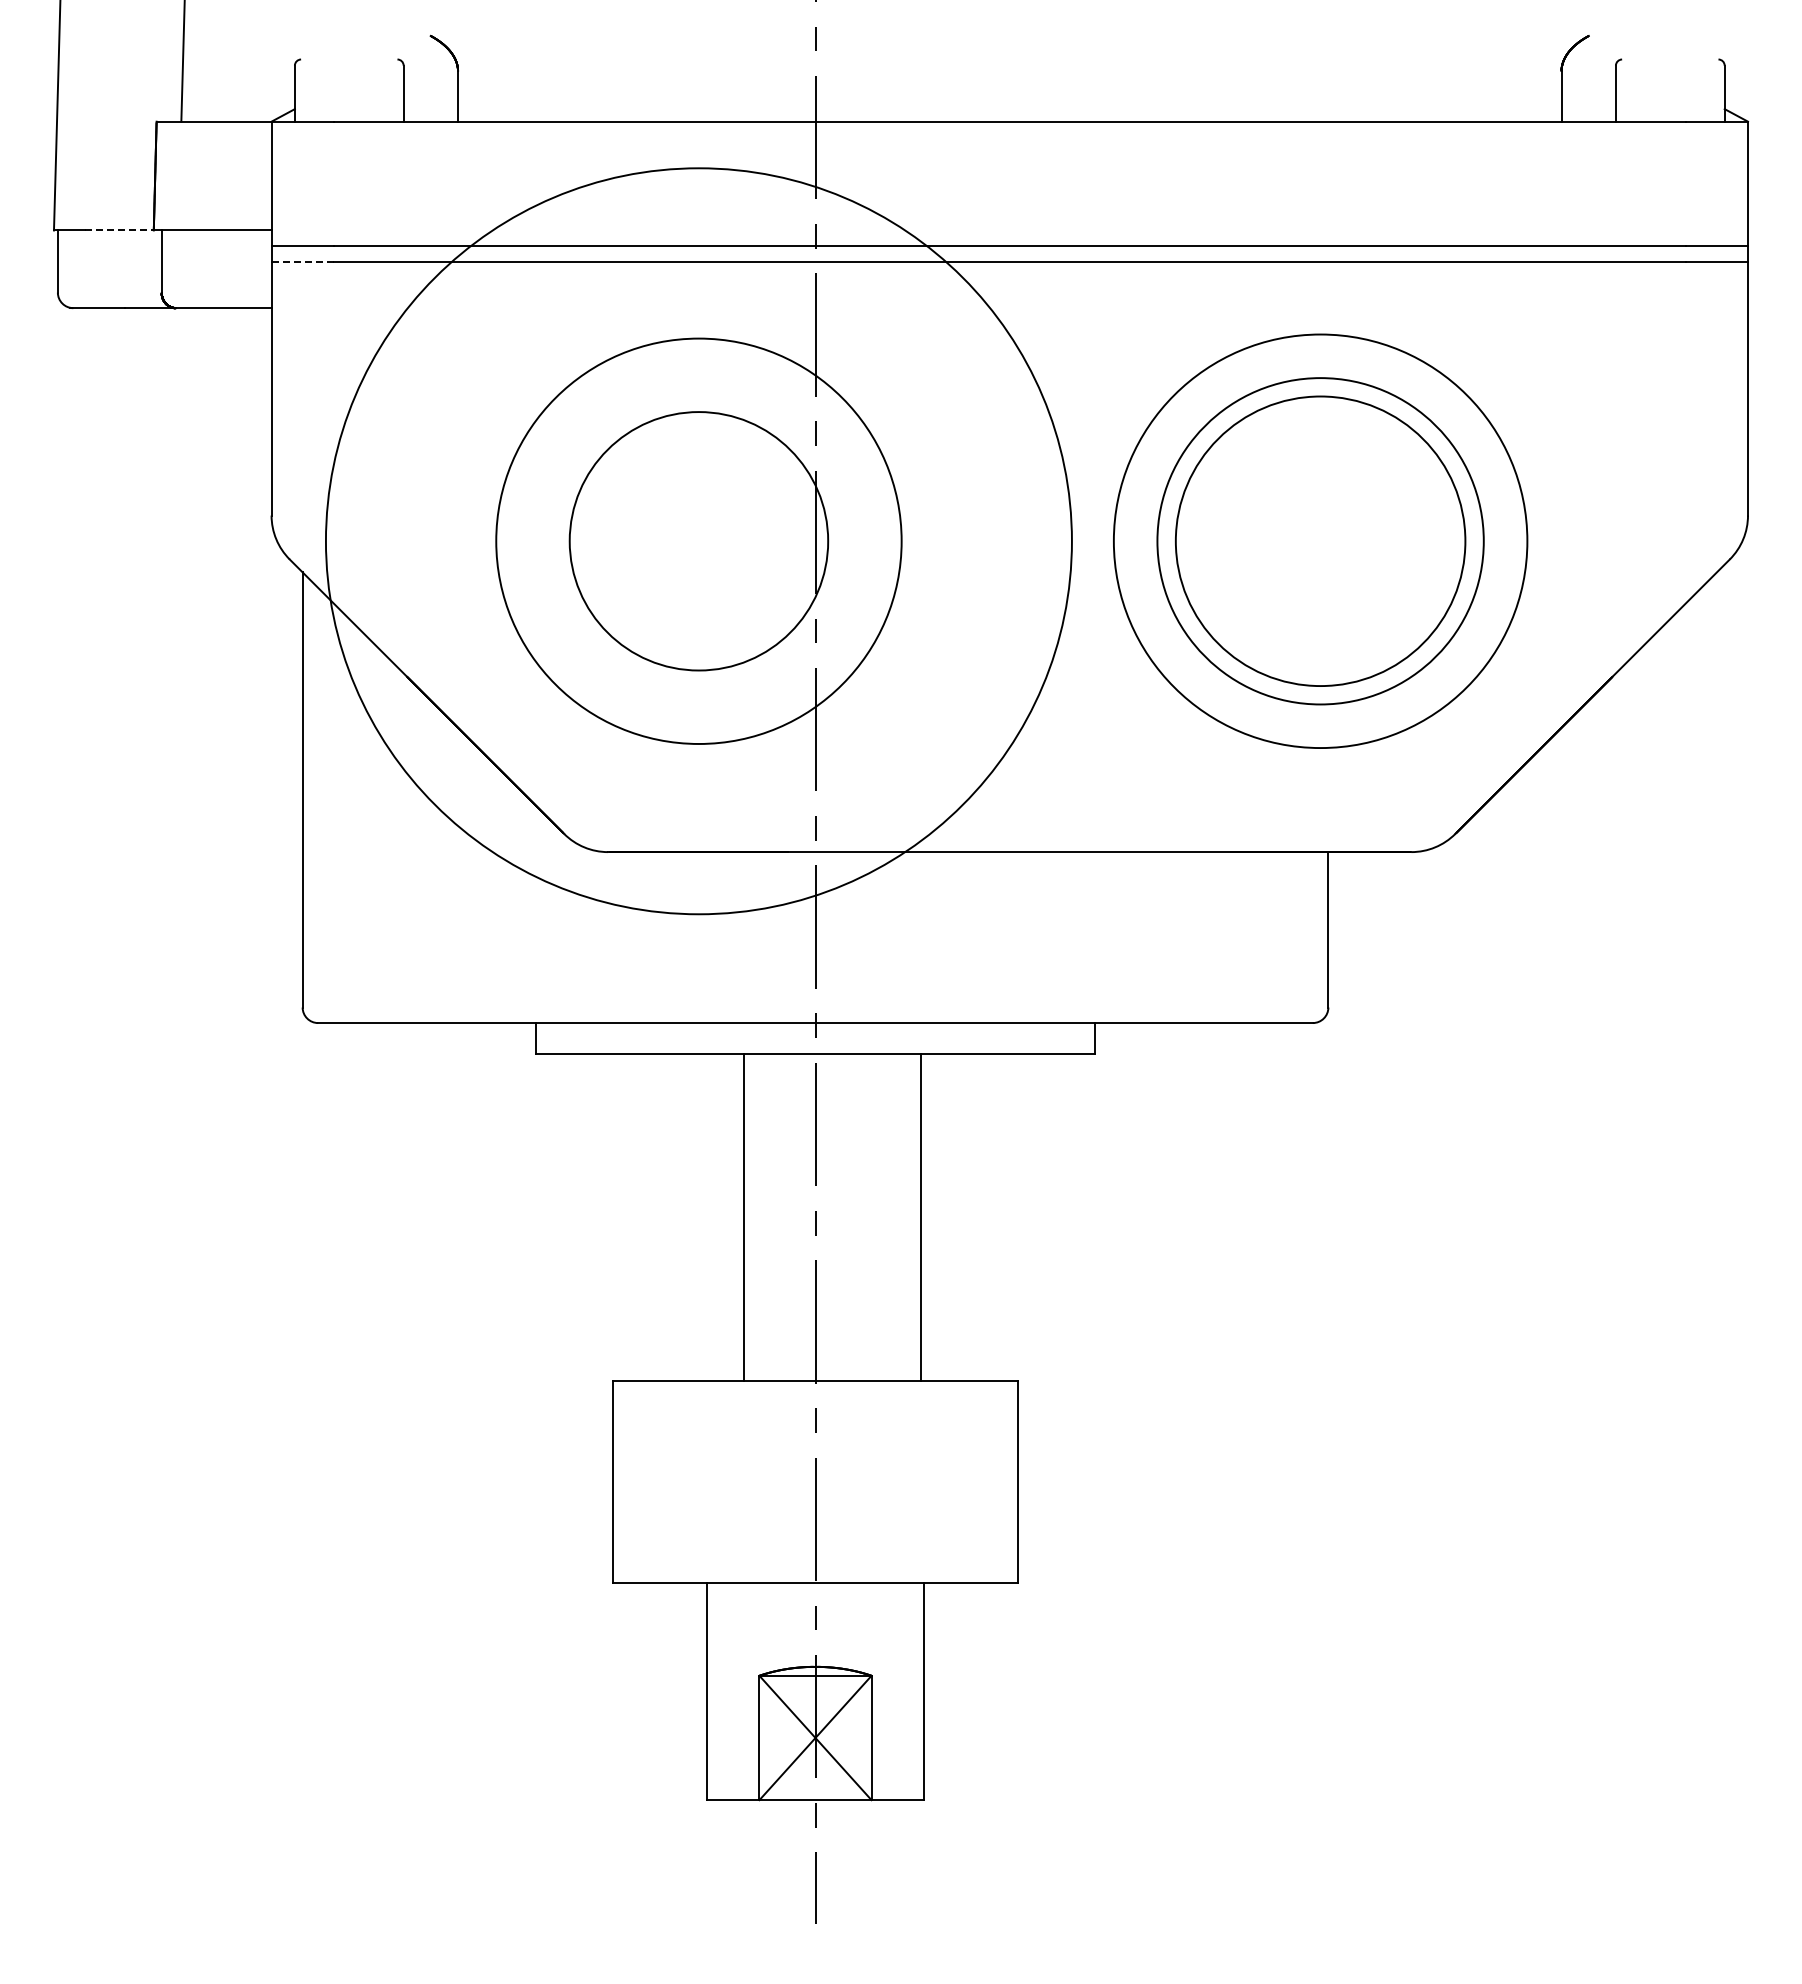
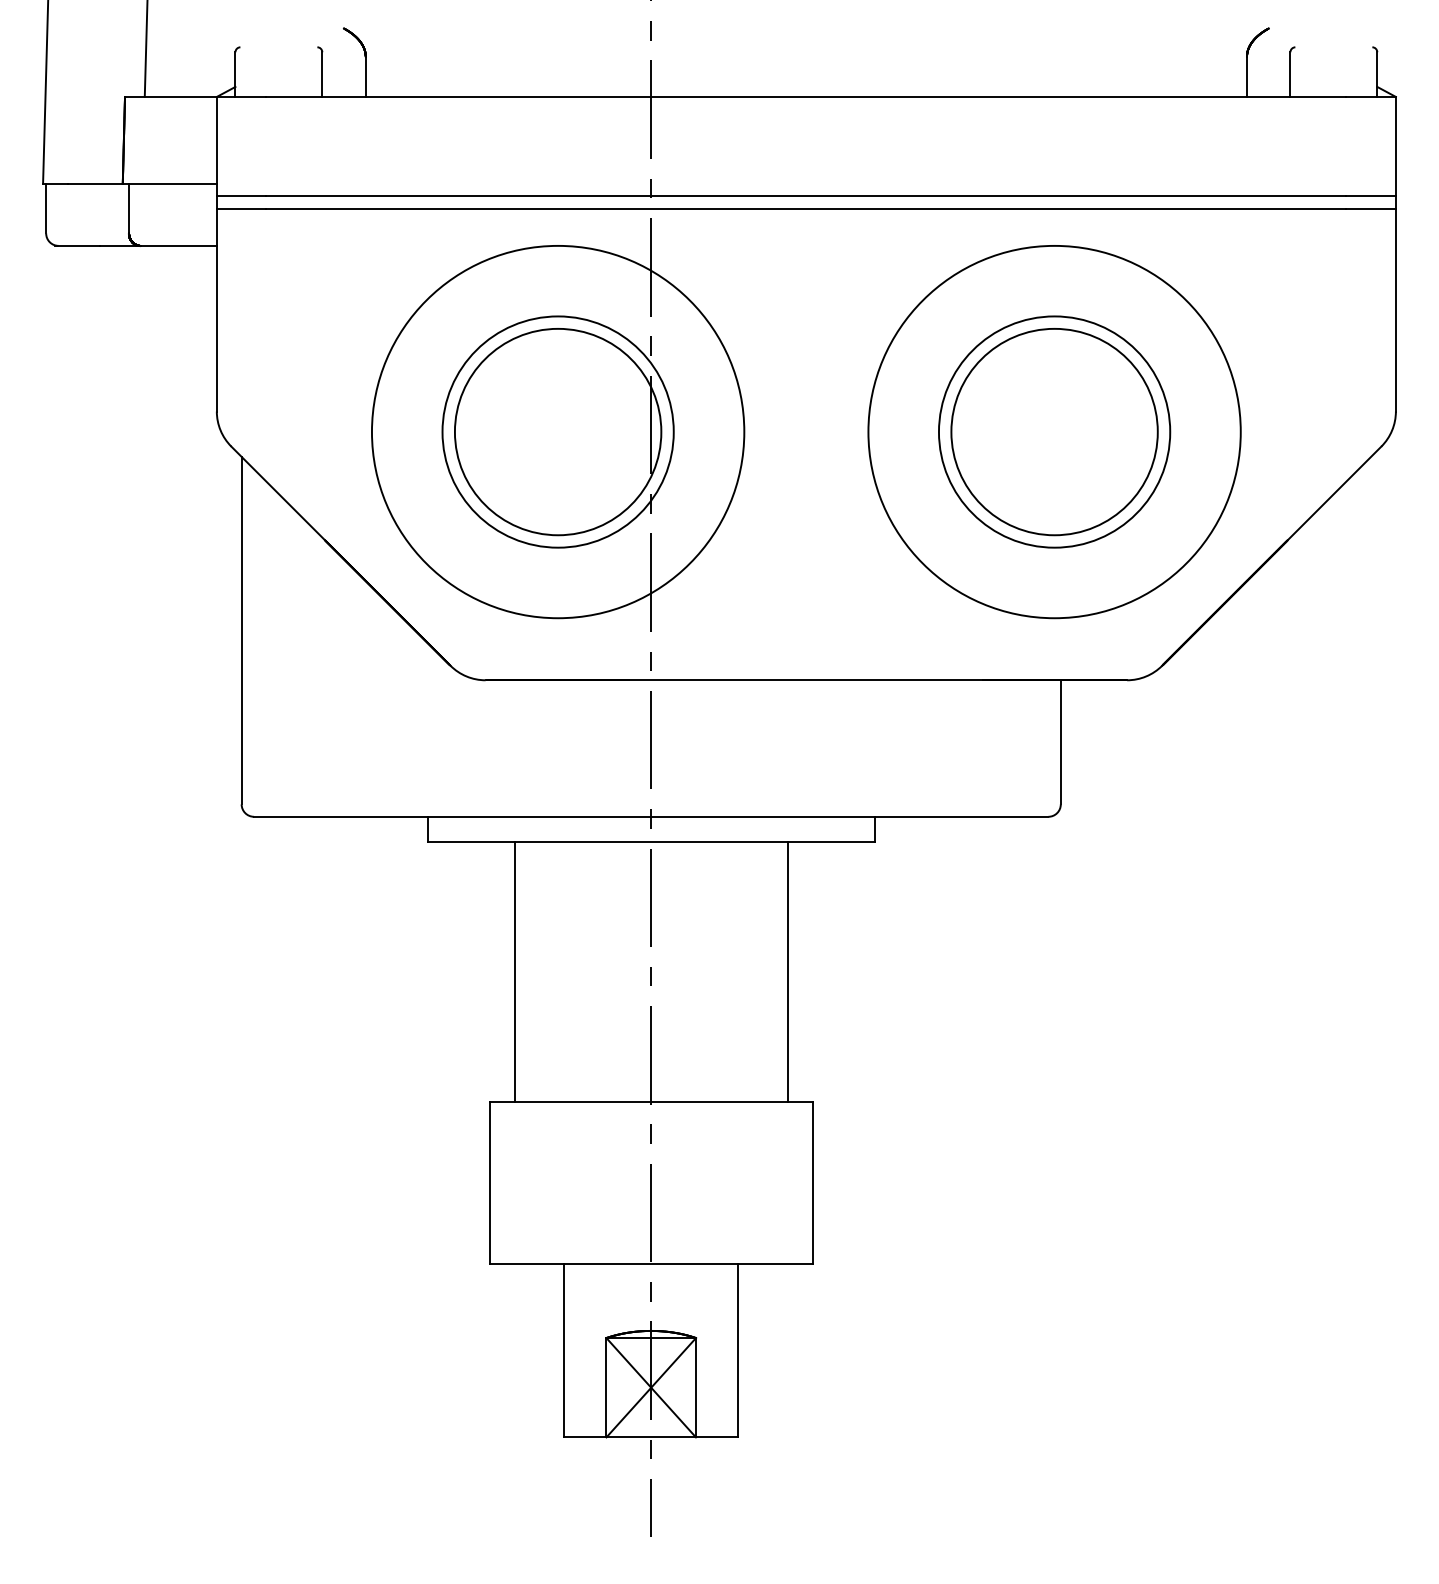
line: (119, 230) -> (95, 183), dashed -> solid
line: (303, 261) -> (242, 208), dashed -> solid
circle: (698, 541) -> (557, 432), size x0.62
circle: (698, 541) -> (557, 432), size x0.71
circle: (1320, 541) -> (1054, 432), size x0.62
circle: (1320, 541) -> (1054, 432), size x1.43
line: (743, 1217) -> (514, 972), moved
line: (921, 1217) -> (787, 972), moved

